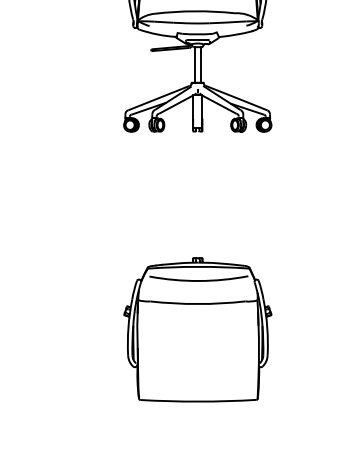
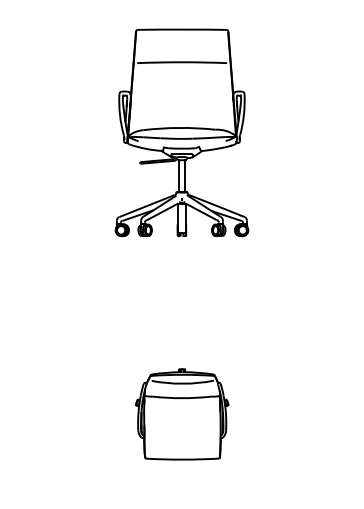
part: (198, 329) -> (182, 414), size x0.7

